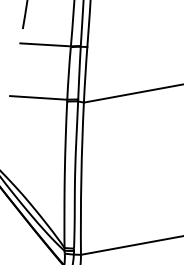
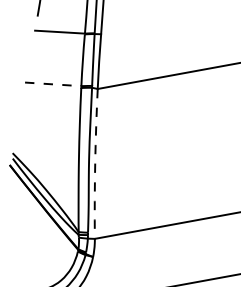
line: (38, 98) -> (53, 84), solid -> dashed
arc: (81, 178) -> (95, 163), solid -> dashed

